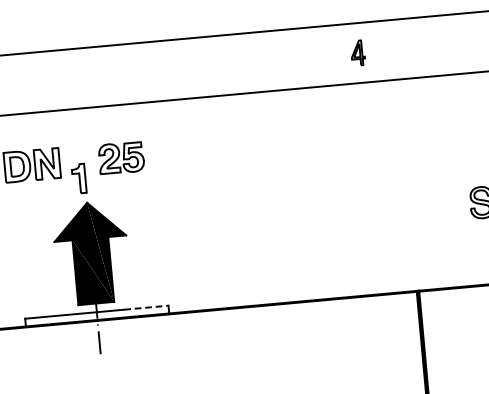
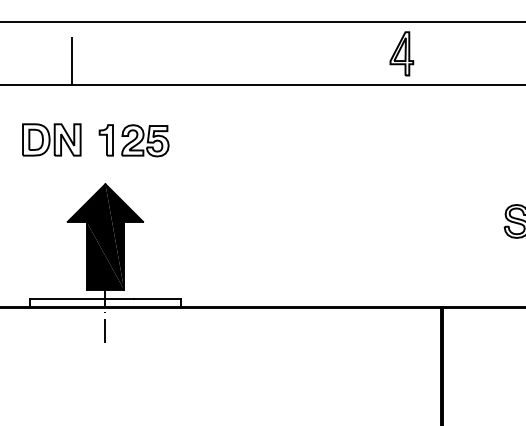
part: (357, 52) -> (401, 53), size x1.67
line: (45, 88) -> (72, 61), added
part: (78, 178) -> (105, 140), moved
line: (146, 308) -> (157, 299), dashed -> solid

